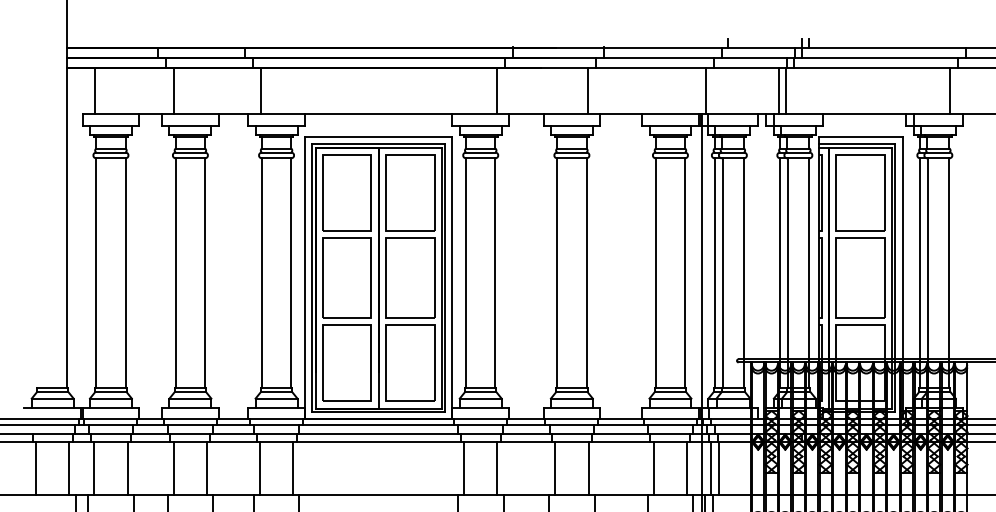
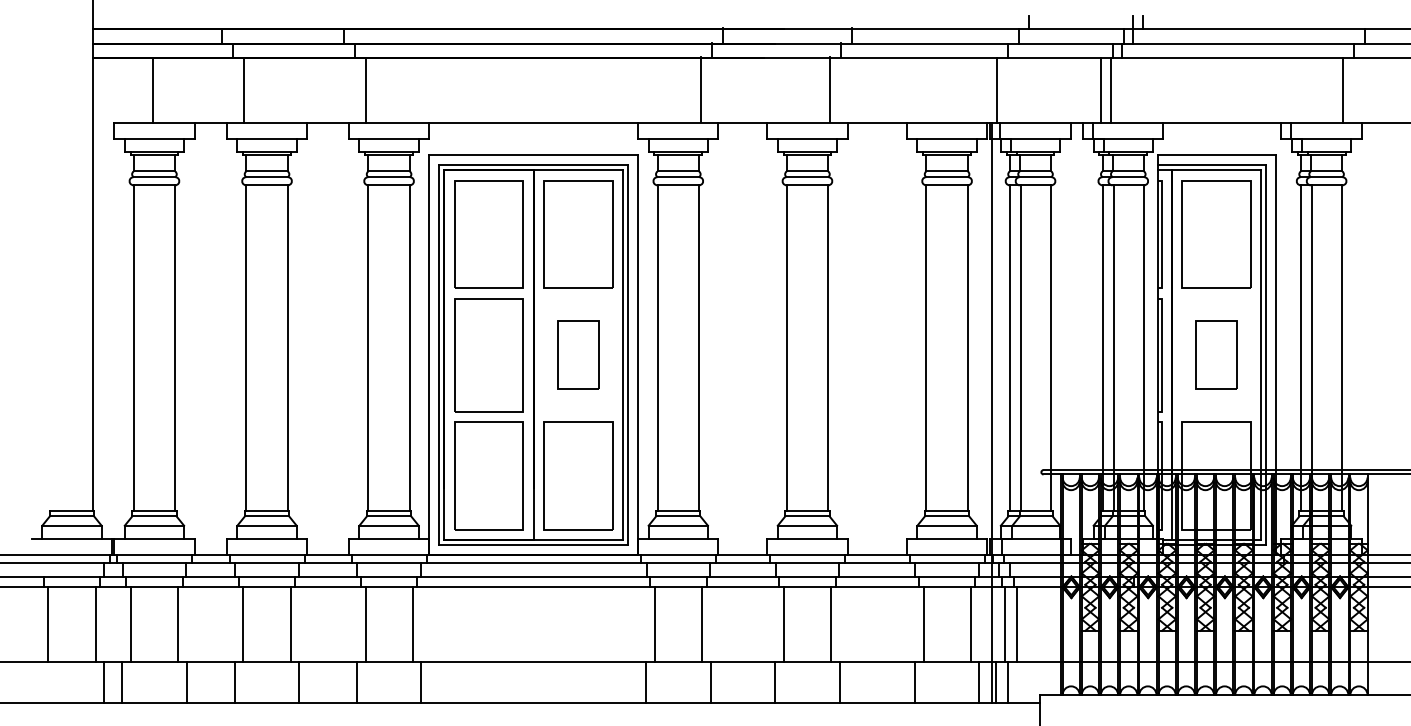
line: (94, 90) -> (153, 89), moved
part: (410, 278) -> (578, 355), size x0.6
part: (860, 278) -> (1216, 355), size x0.6

